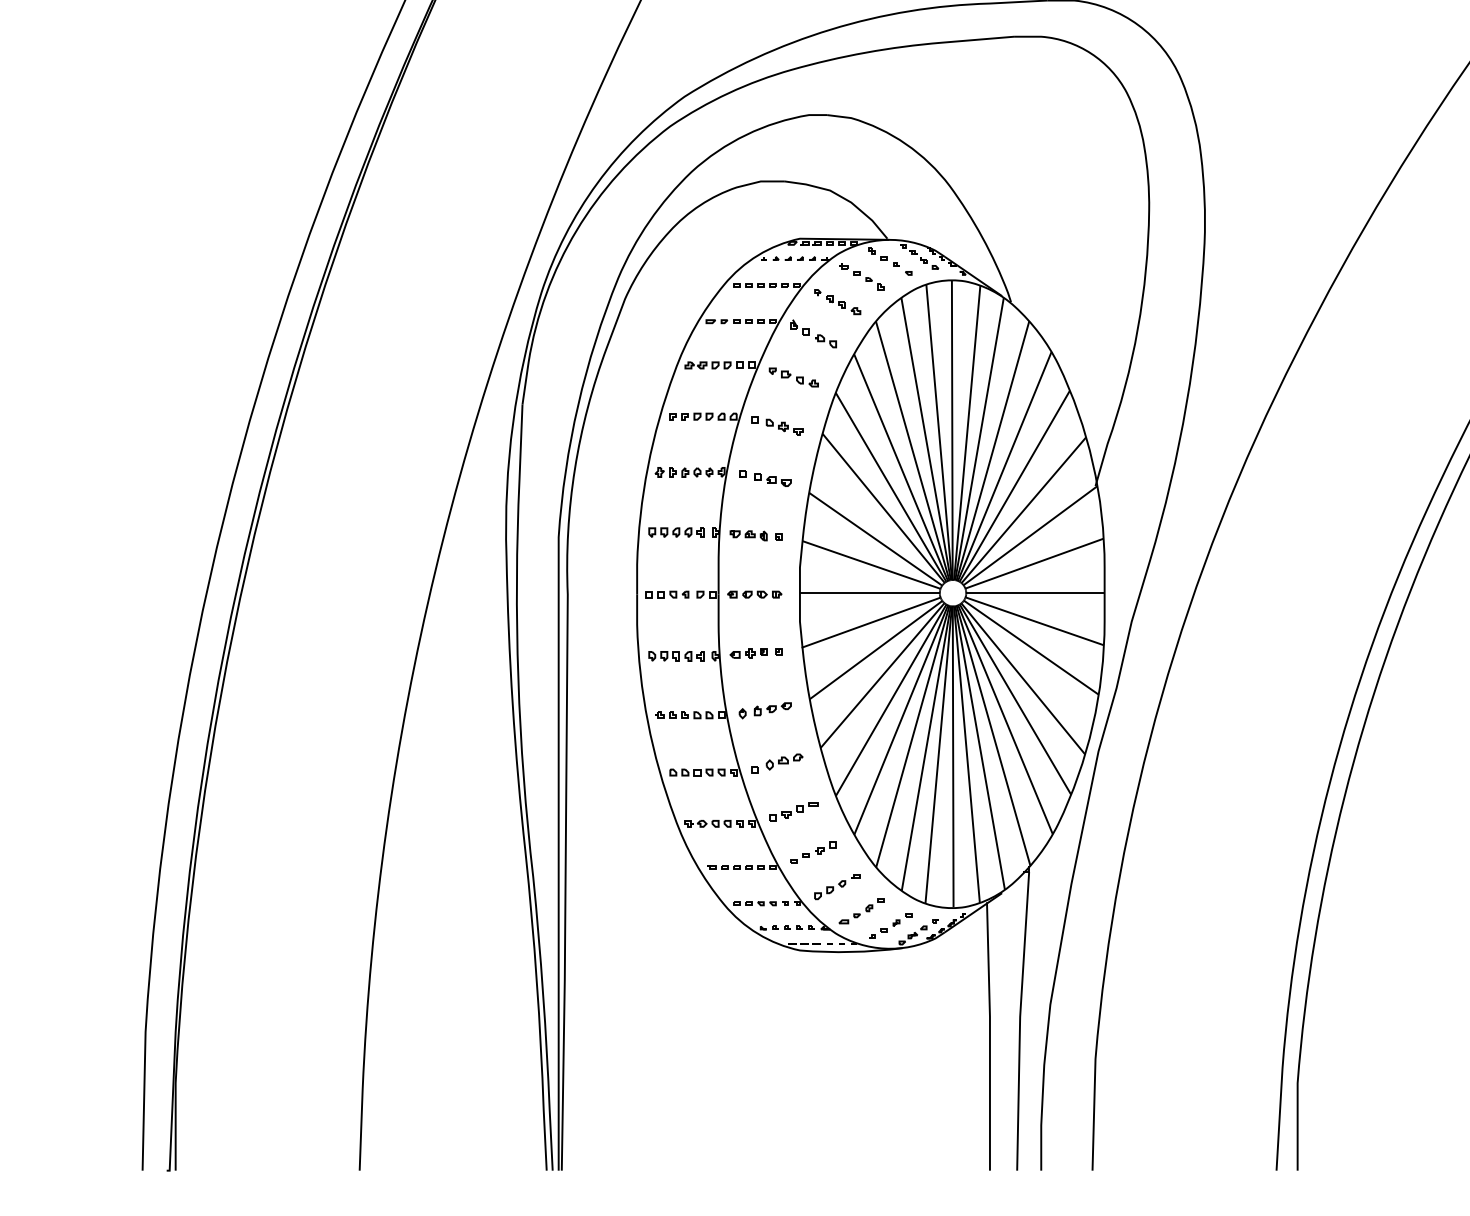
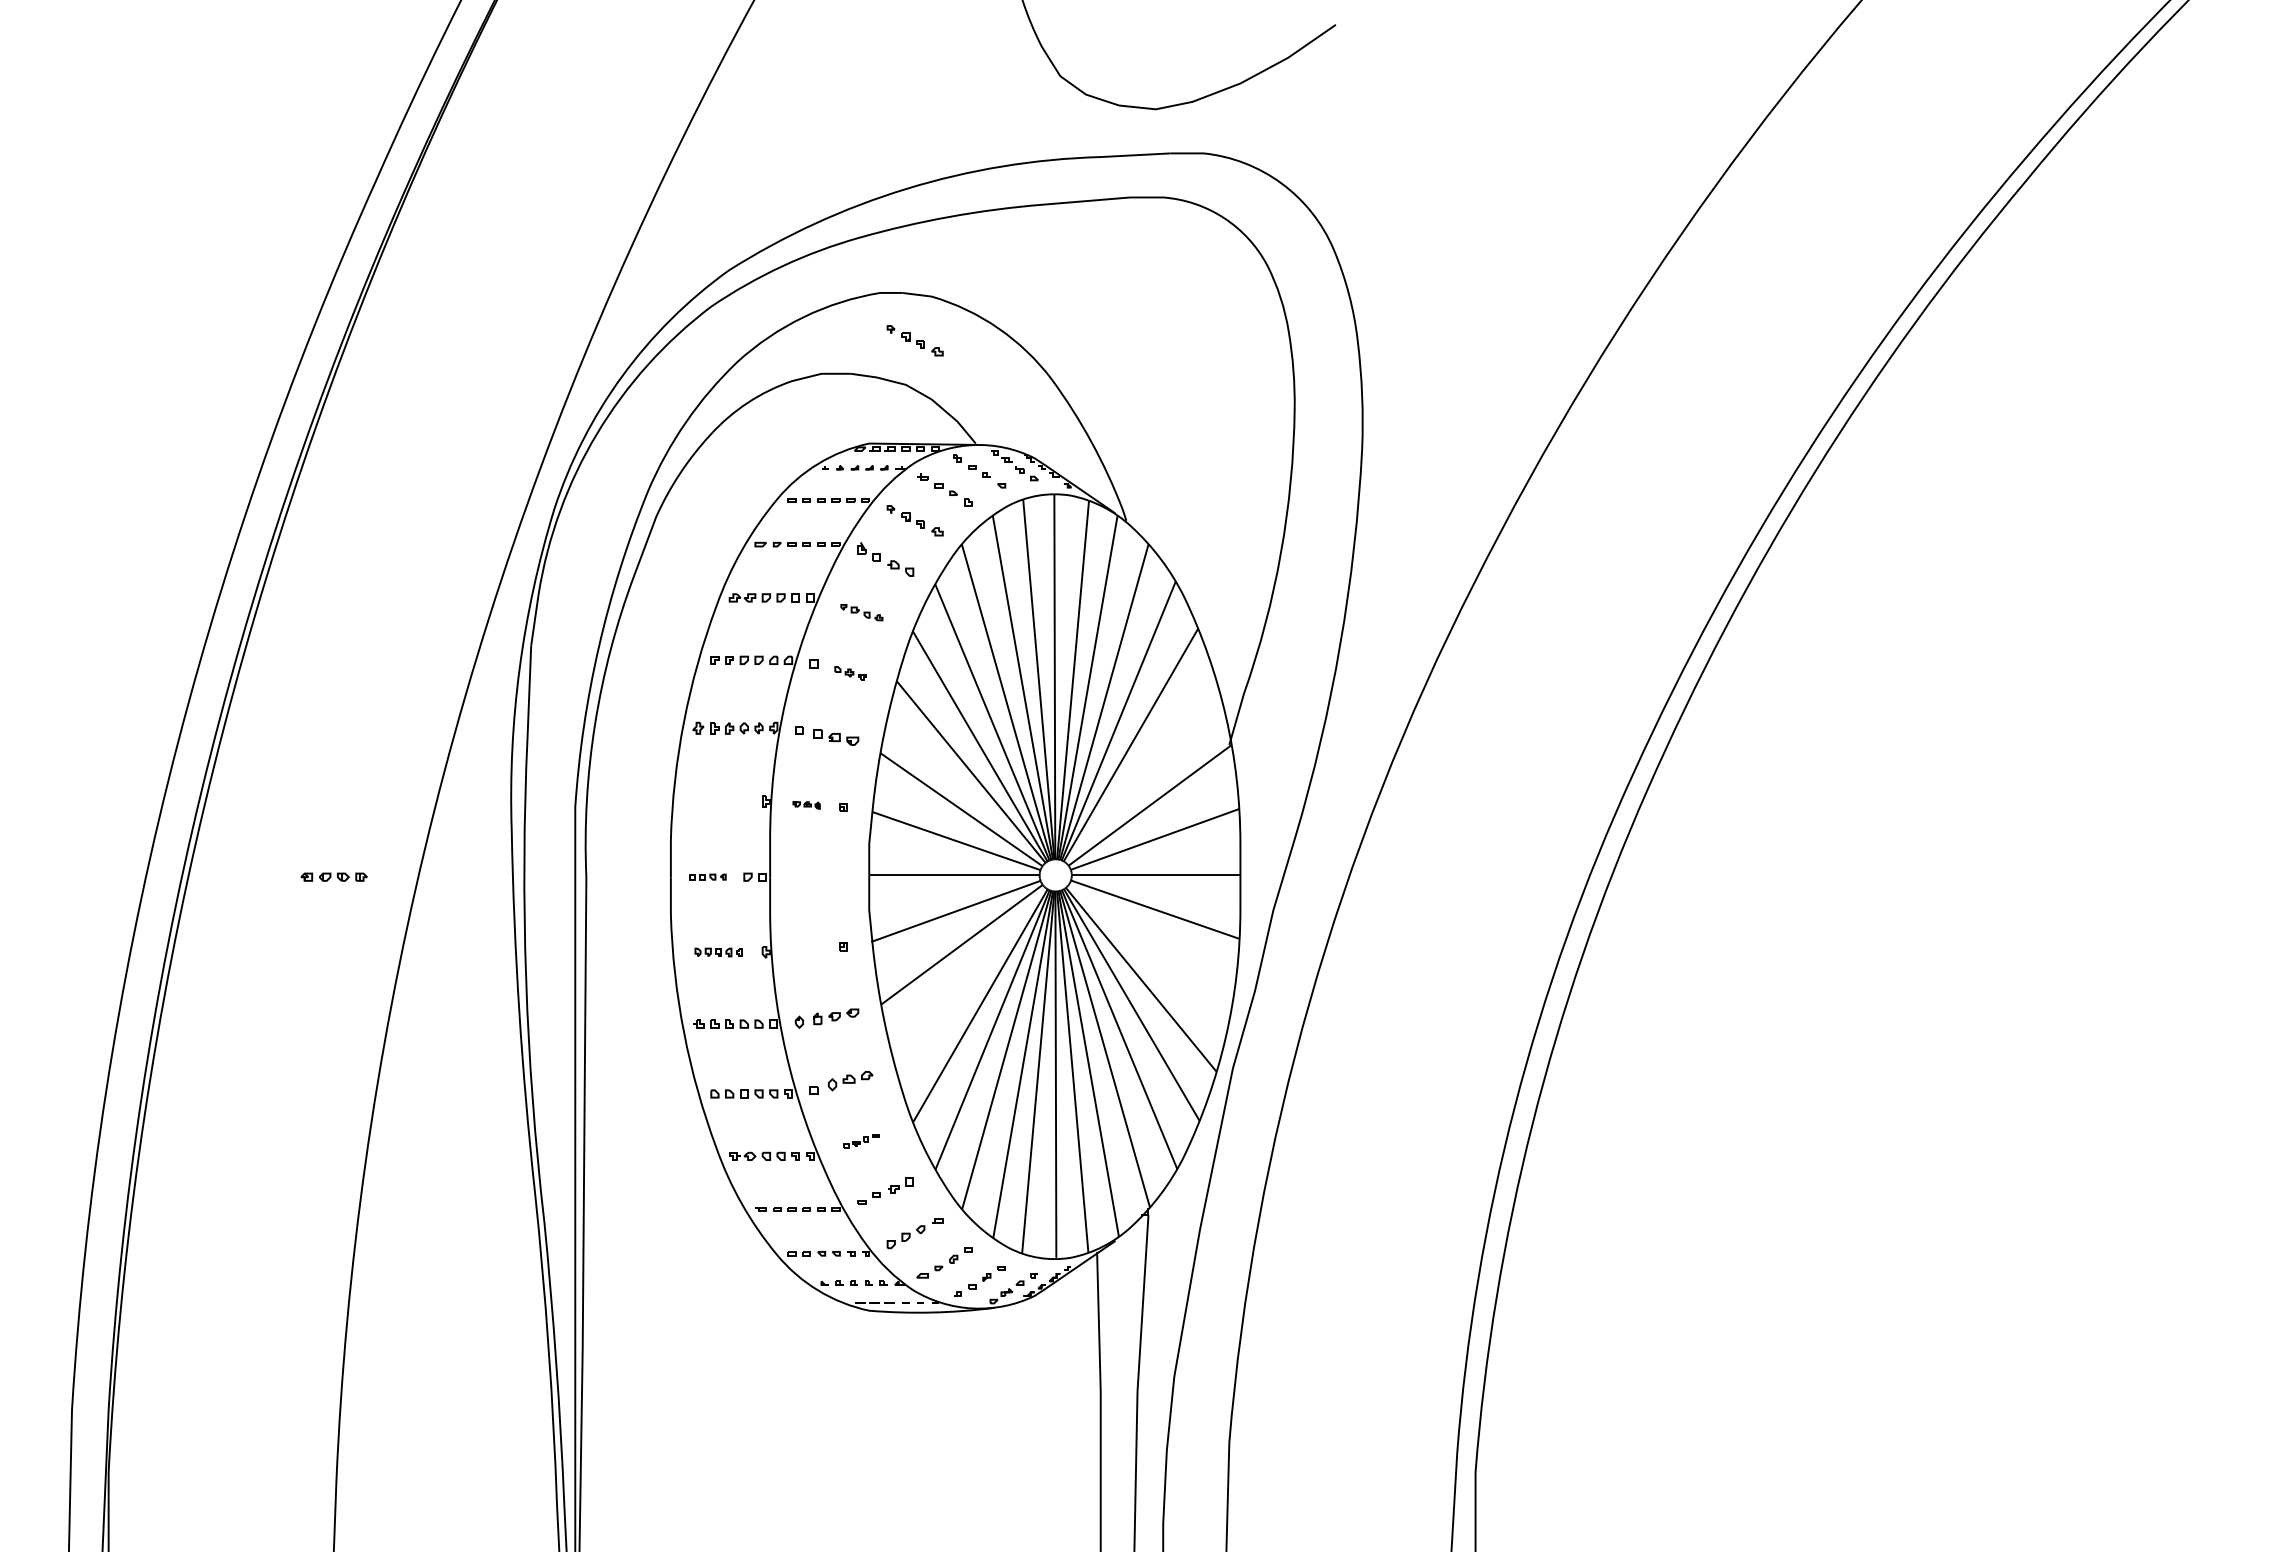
part: (837, 154) -> (914, 340), added
part: (793, 377) -> (861, 612), size x0.7
part: (784, 427) -> (850, 673), size x0.7
line: (1023, 510) -> (1141, 774), removed
part: (676, 532) -> (718, 801), removed
part: (748, 535) -> (806, 805), size x0.6
part: (667, 594) -> (707, 876), size x0.7
part: (754, 594) -> (333, 876), moved
line: (1030, 647) -> (1150, 941), removed
part: (748, 653) -> (806, 948), removed
part: (676, 656) -> (718, 952), size x0.7
line: (882, 675) -> (969, 975), removed
part: (793, 811) -> (861, 1141), size x0.6

